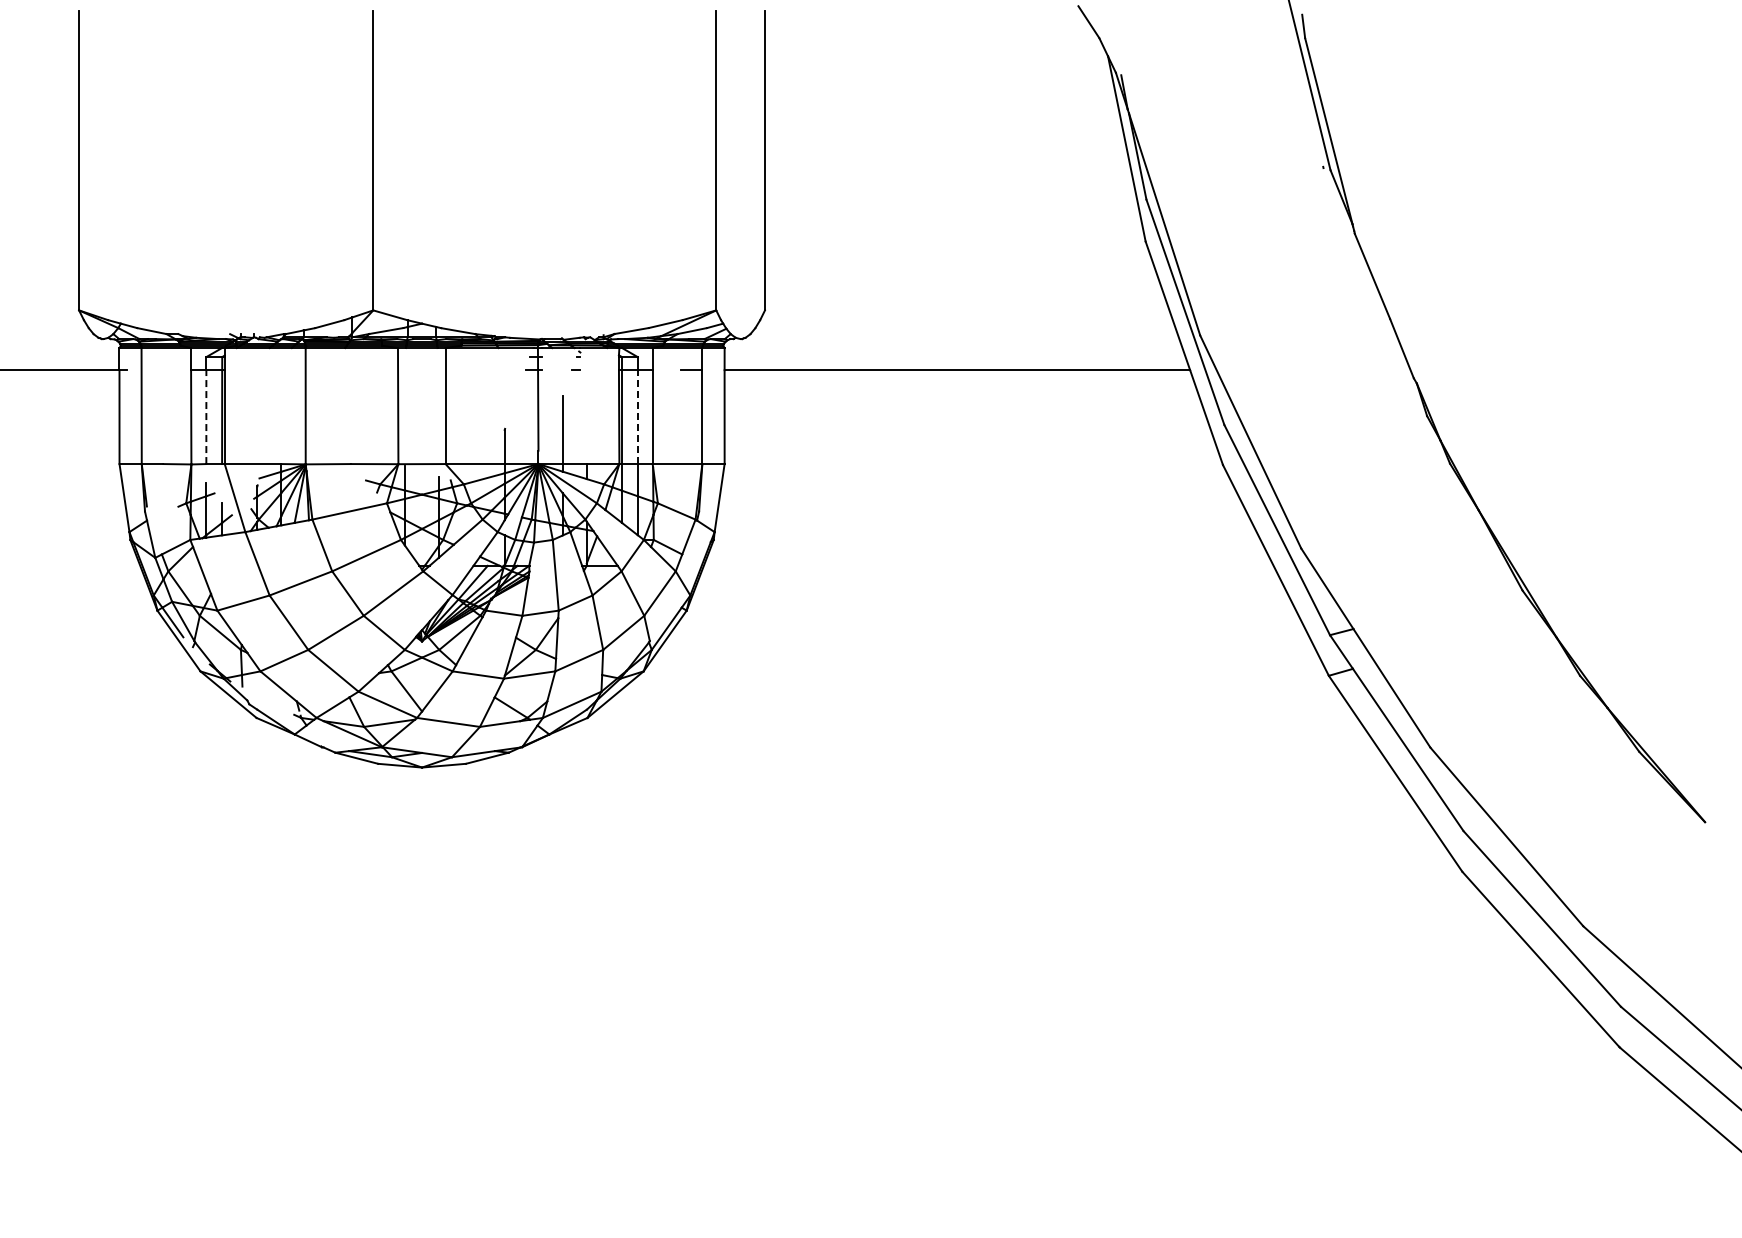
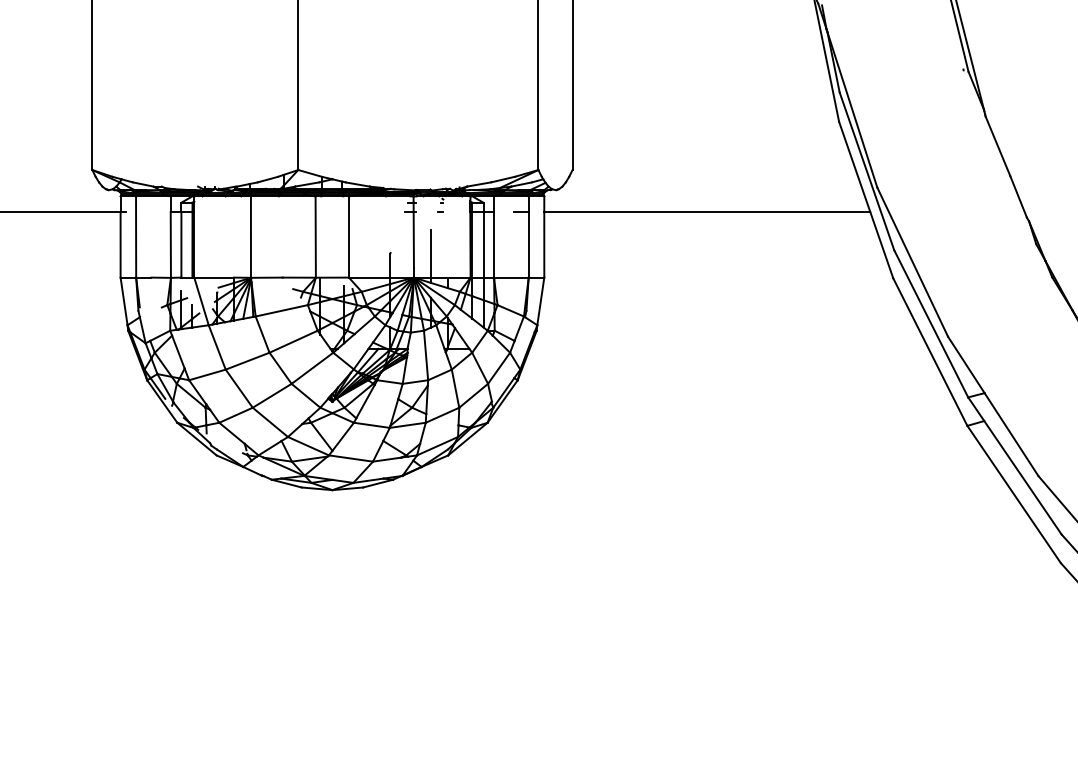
line: (206, 417) -> (181, 245), dashed -> solid
line: (637, 417) -> (483, 245), dashed -> solid

